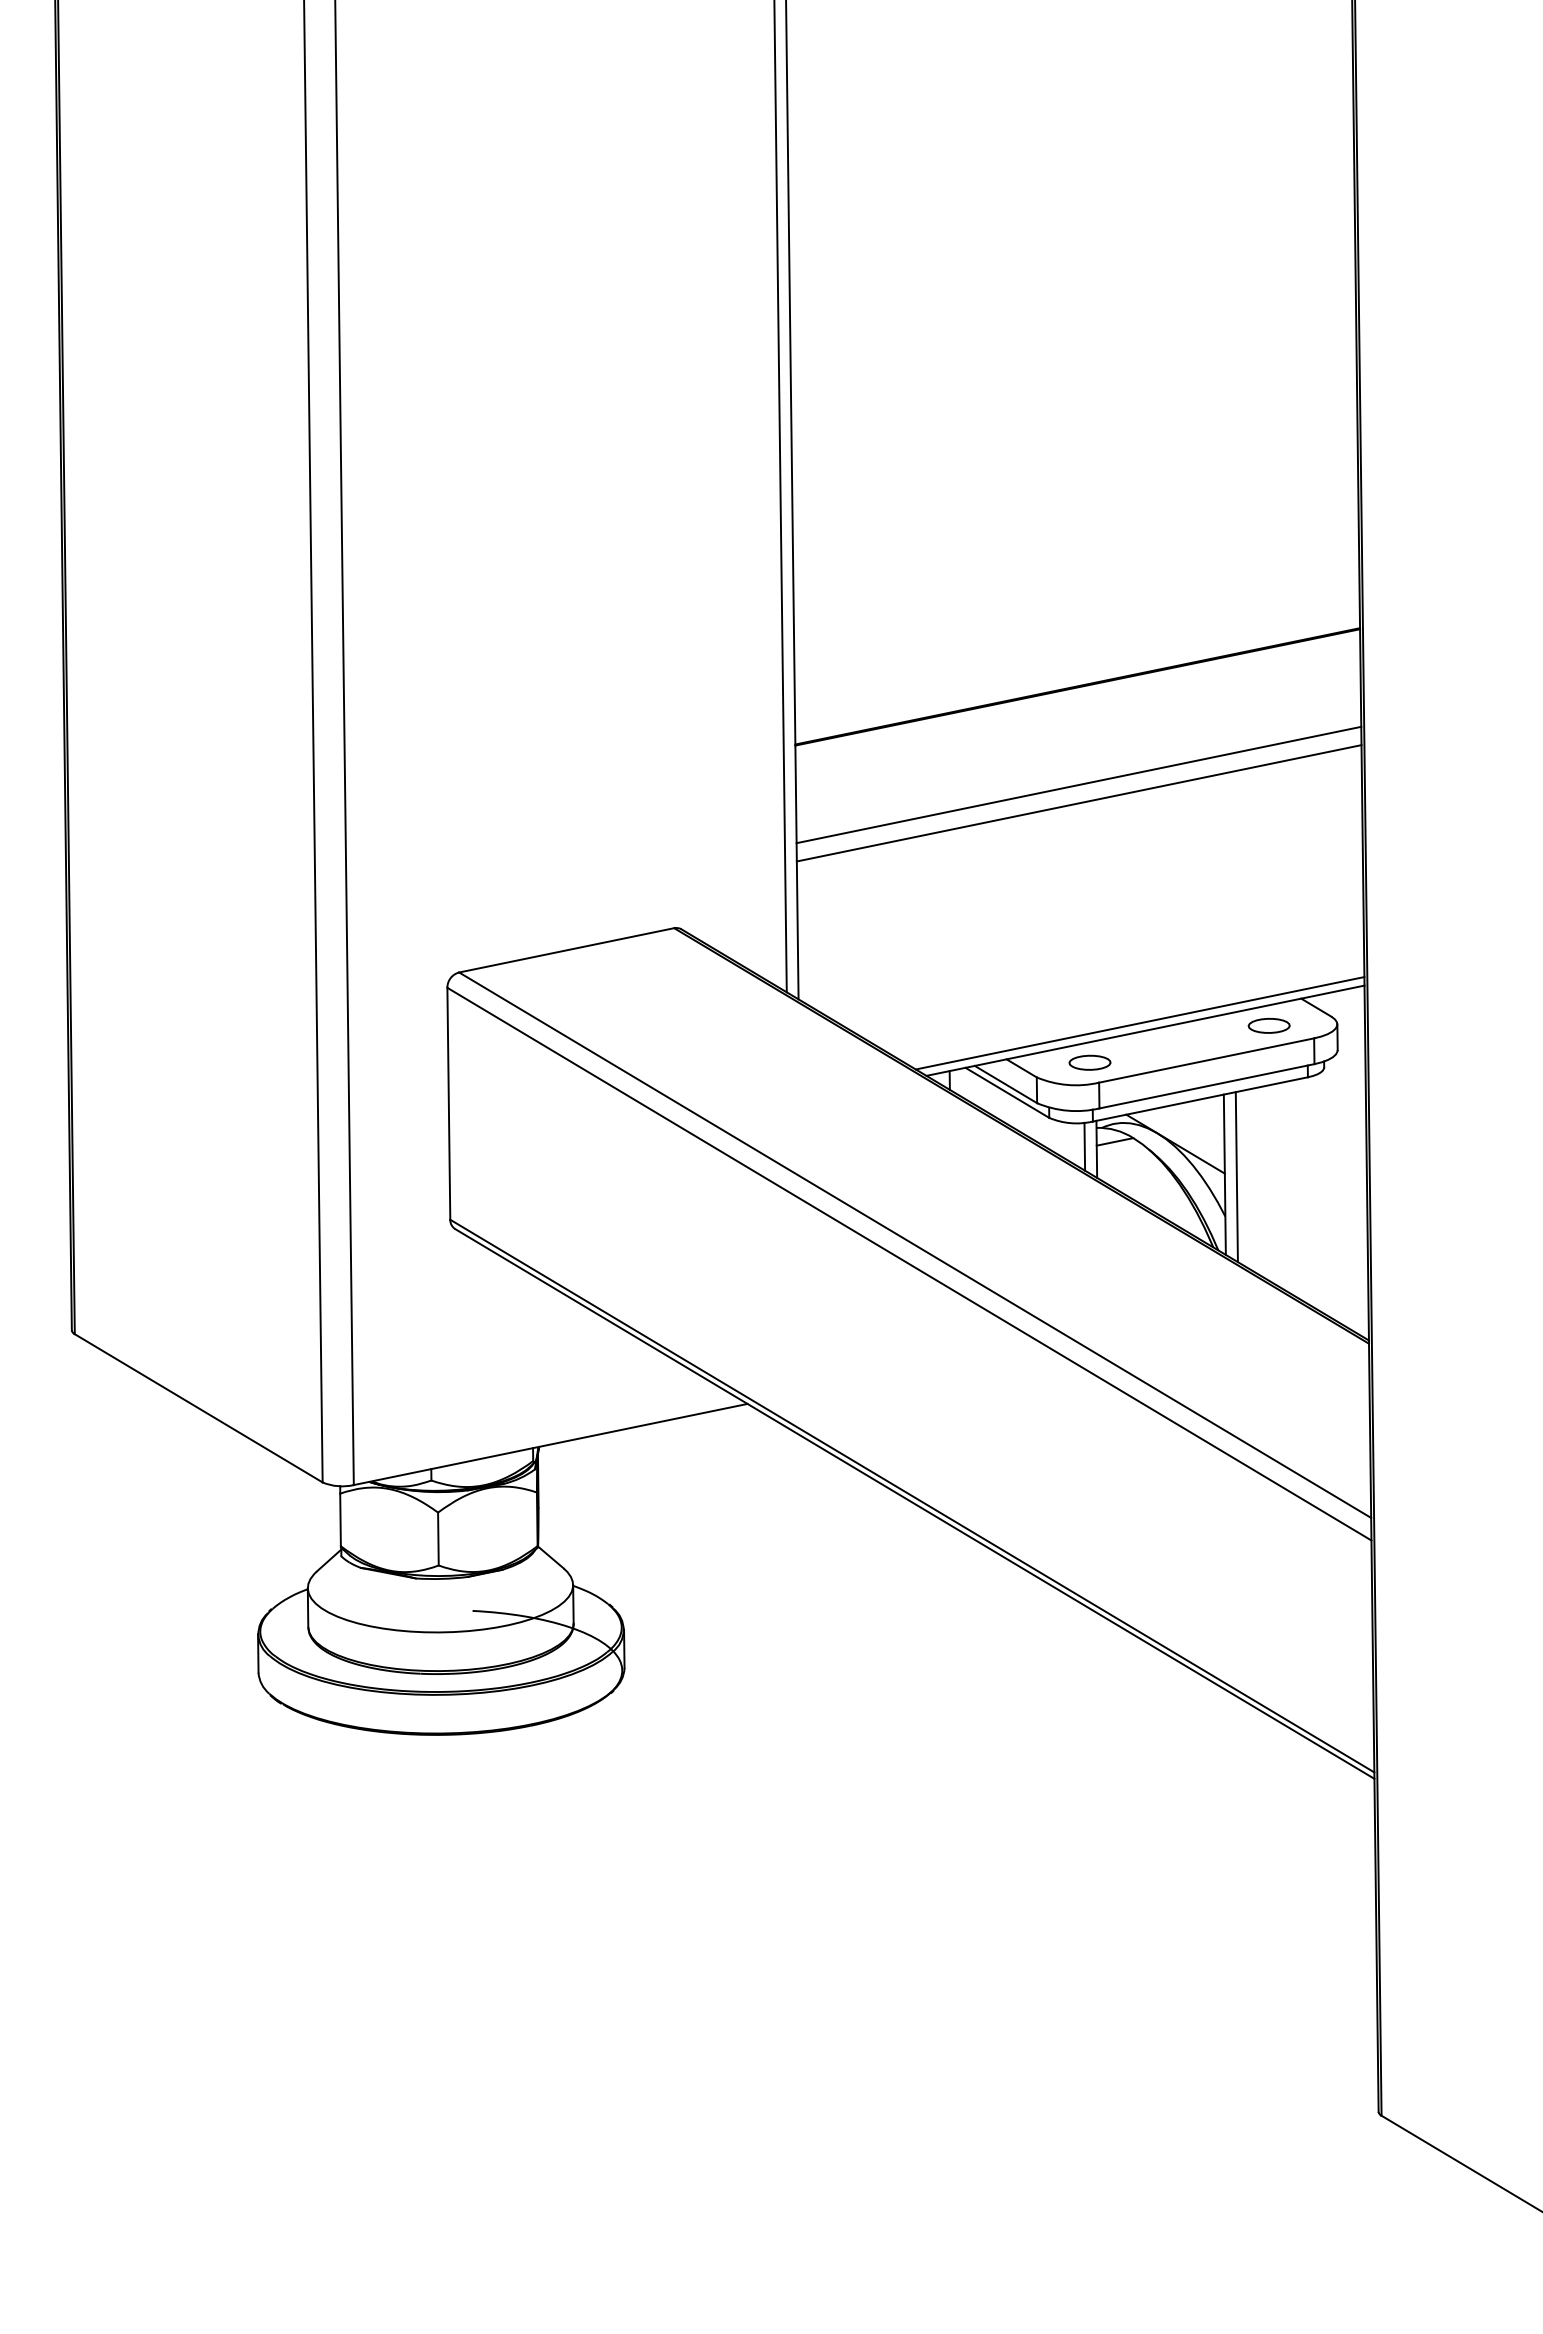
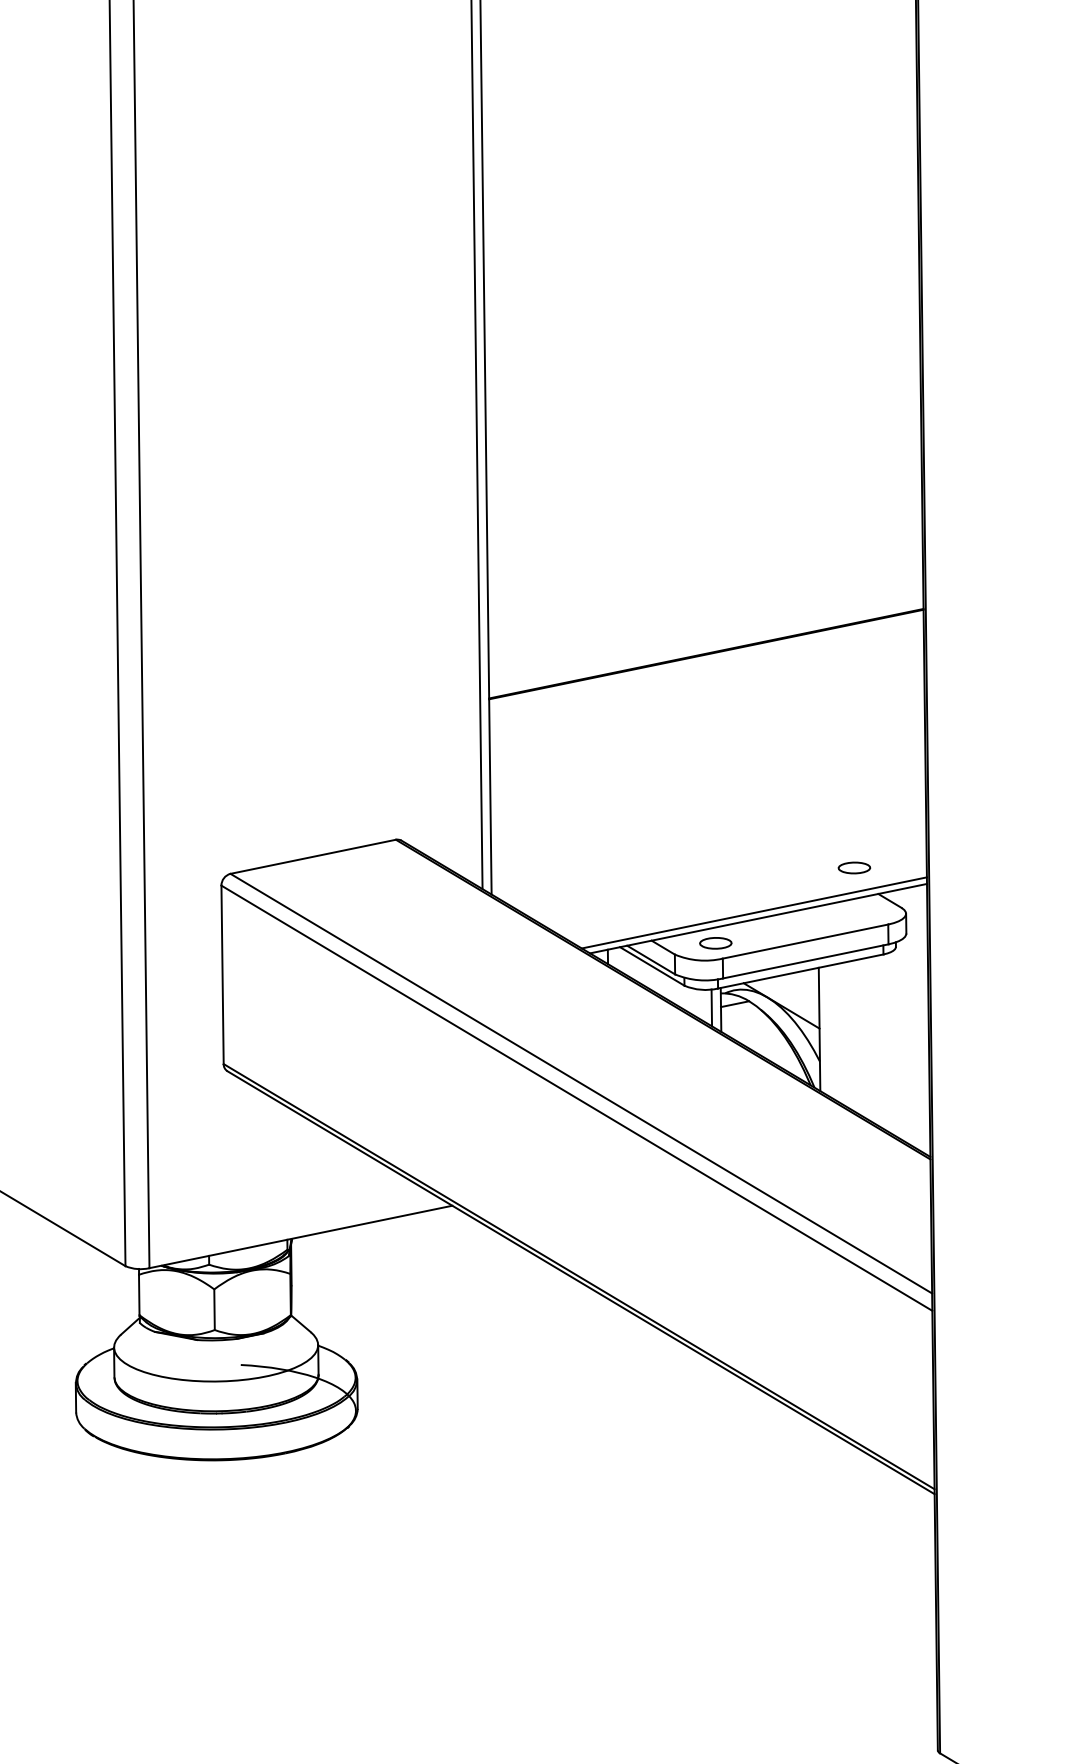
line: (1078, 784) -> (706, 729), removed
line: (1078, 803) -> (706, 743), removed
part: (1268, 1025) -> (853, 867), moved
line: (1236, 1177) -> (828, 1031), removed

